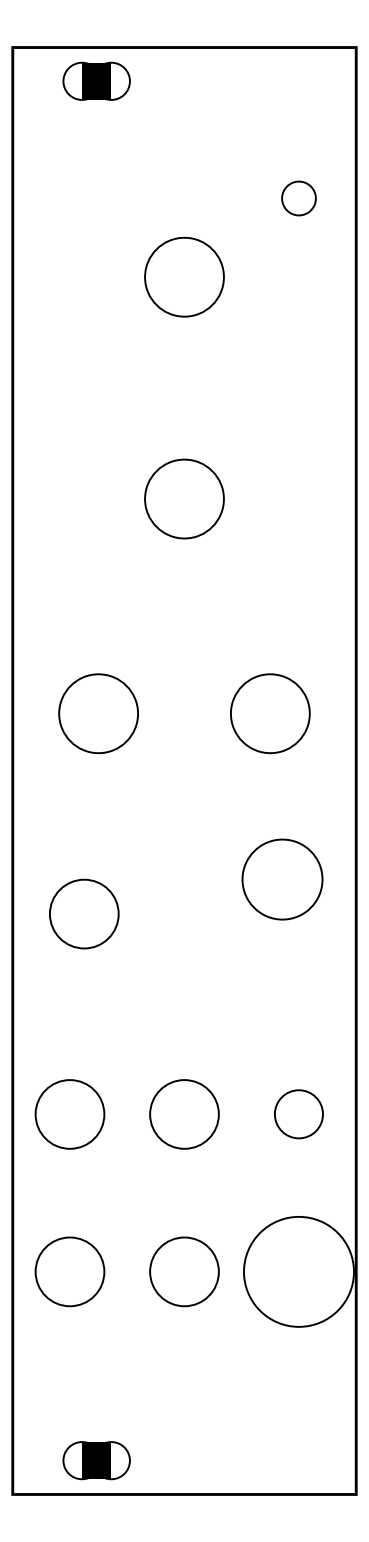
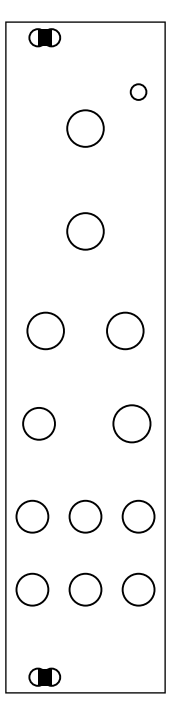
circle: (281, 878) -> (131, 423), moved
circle: (298, 1113) -> (138, 516), size x1.43
circle: (298, 1271) -> (138, 589), size x0.62

